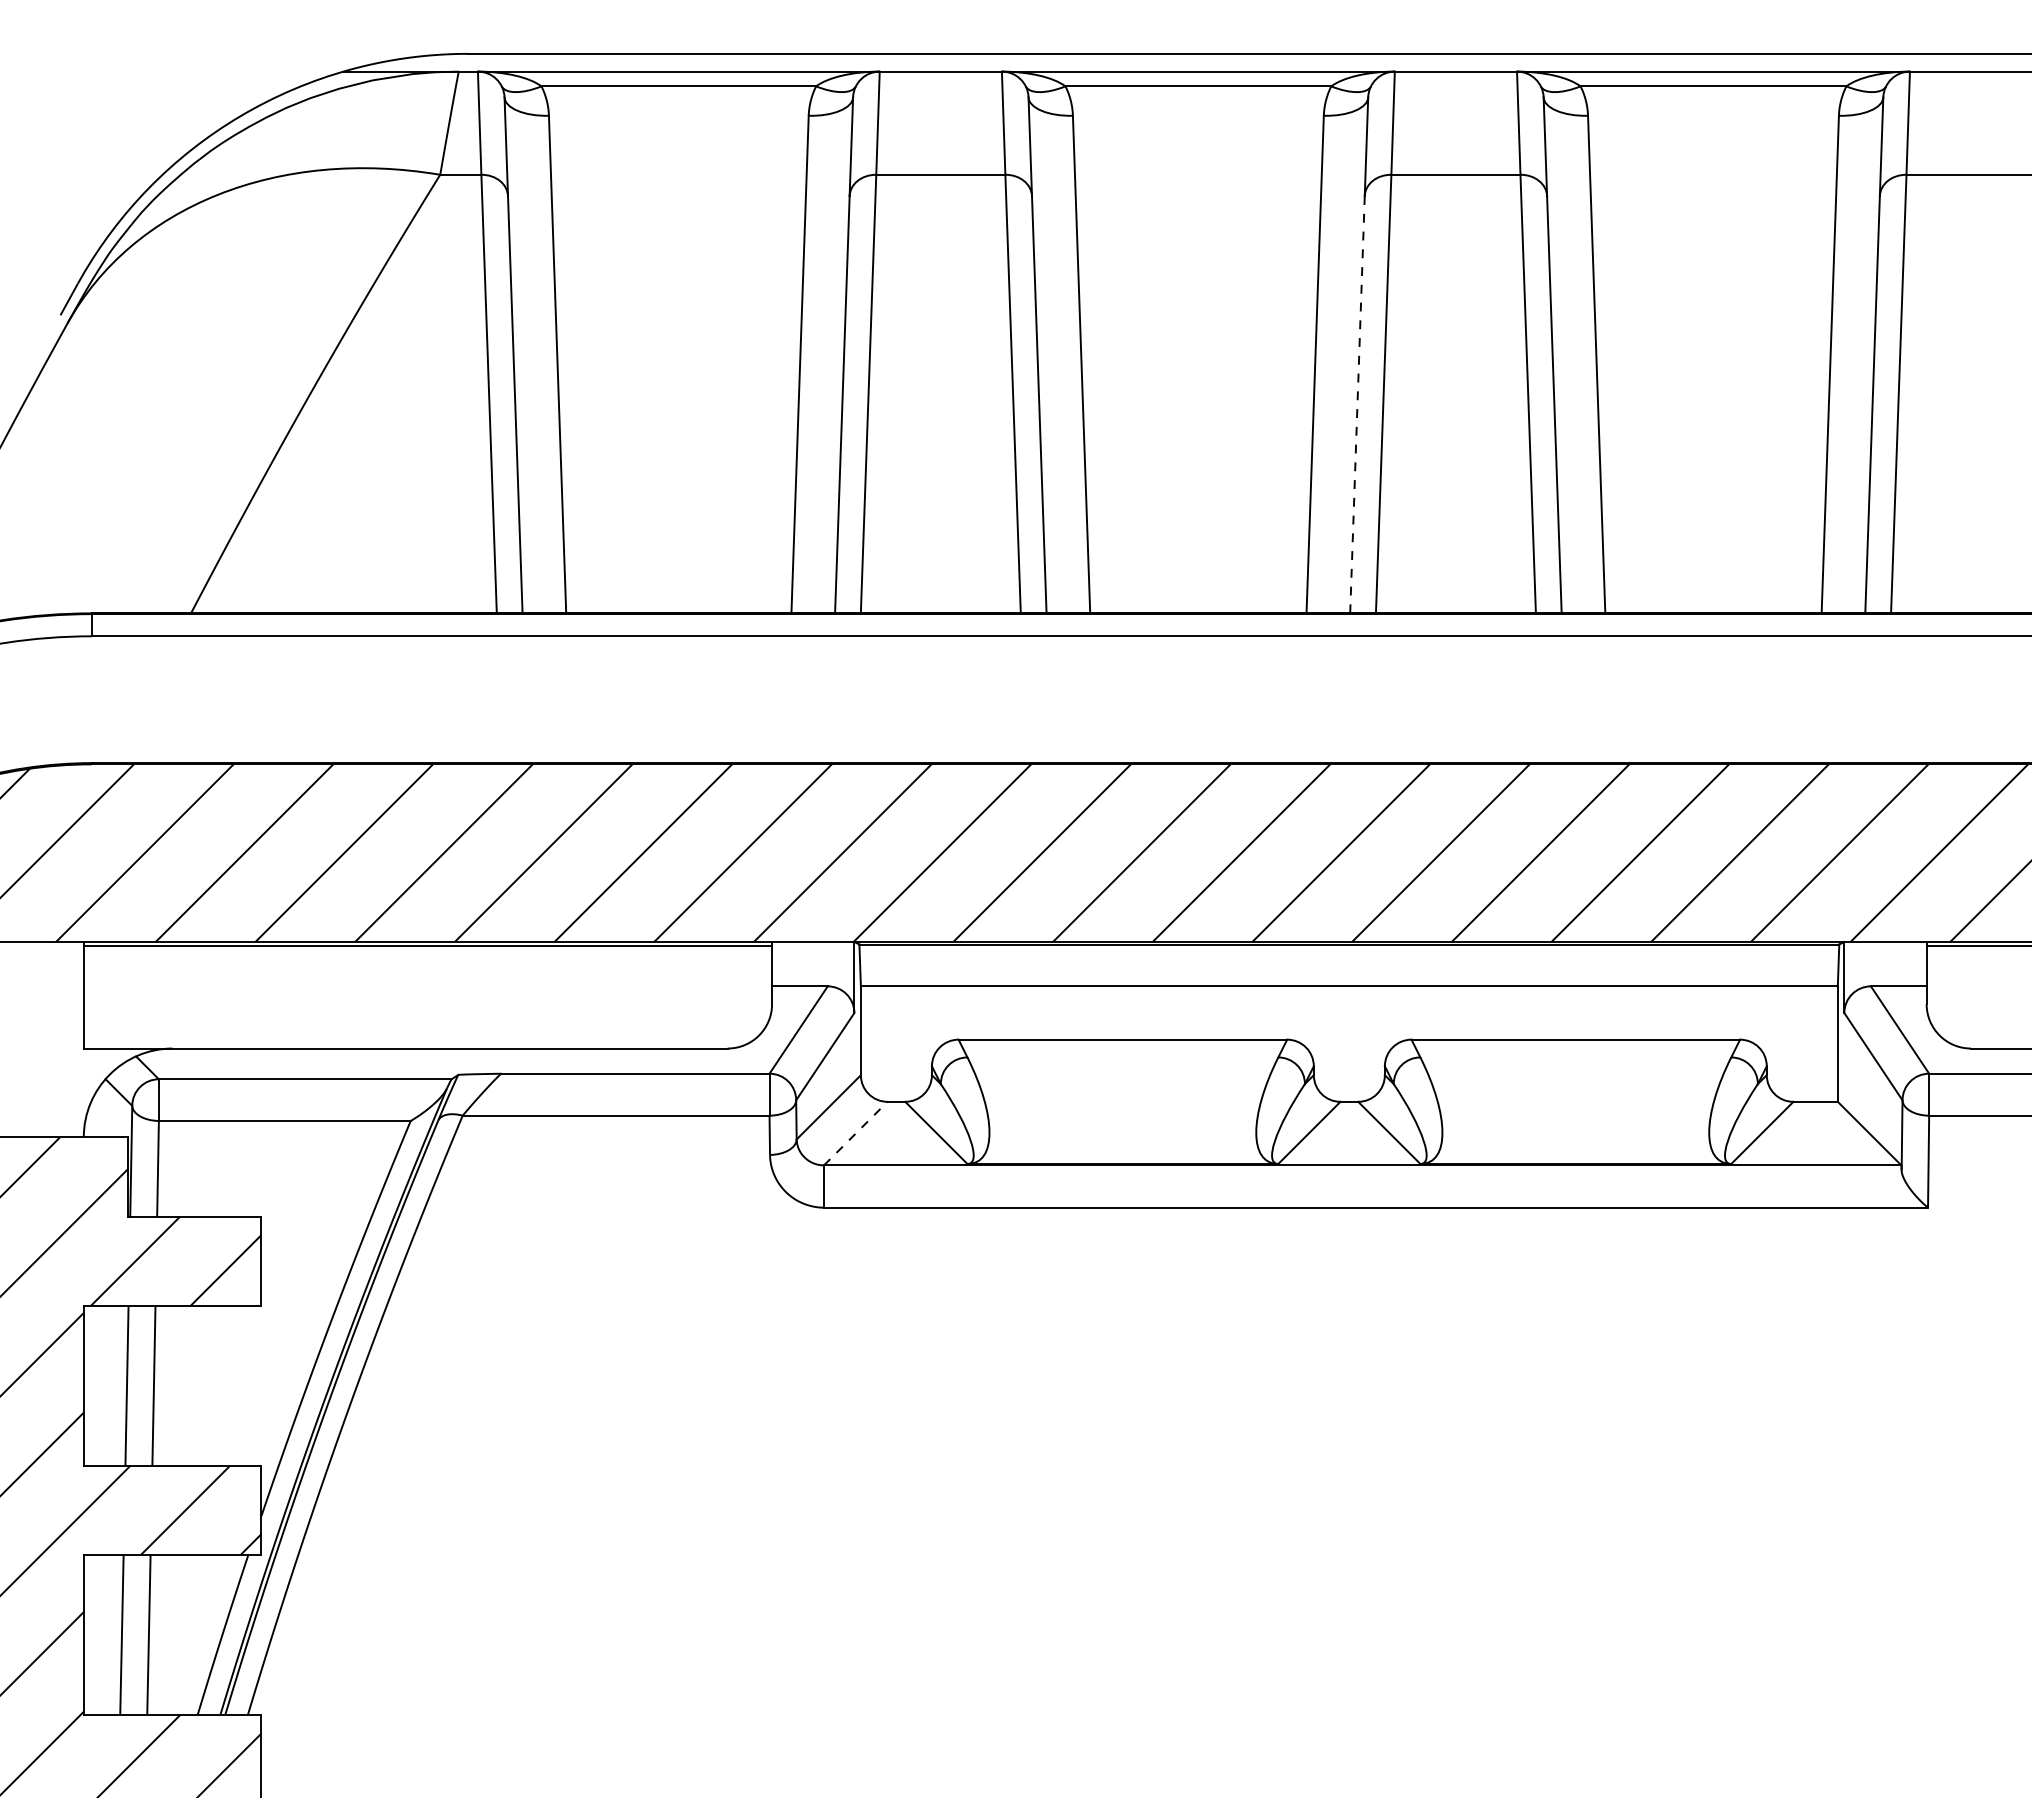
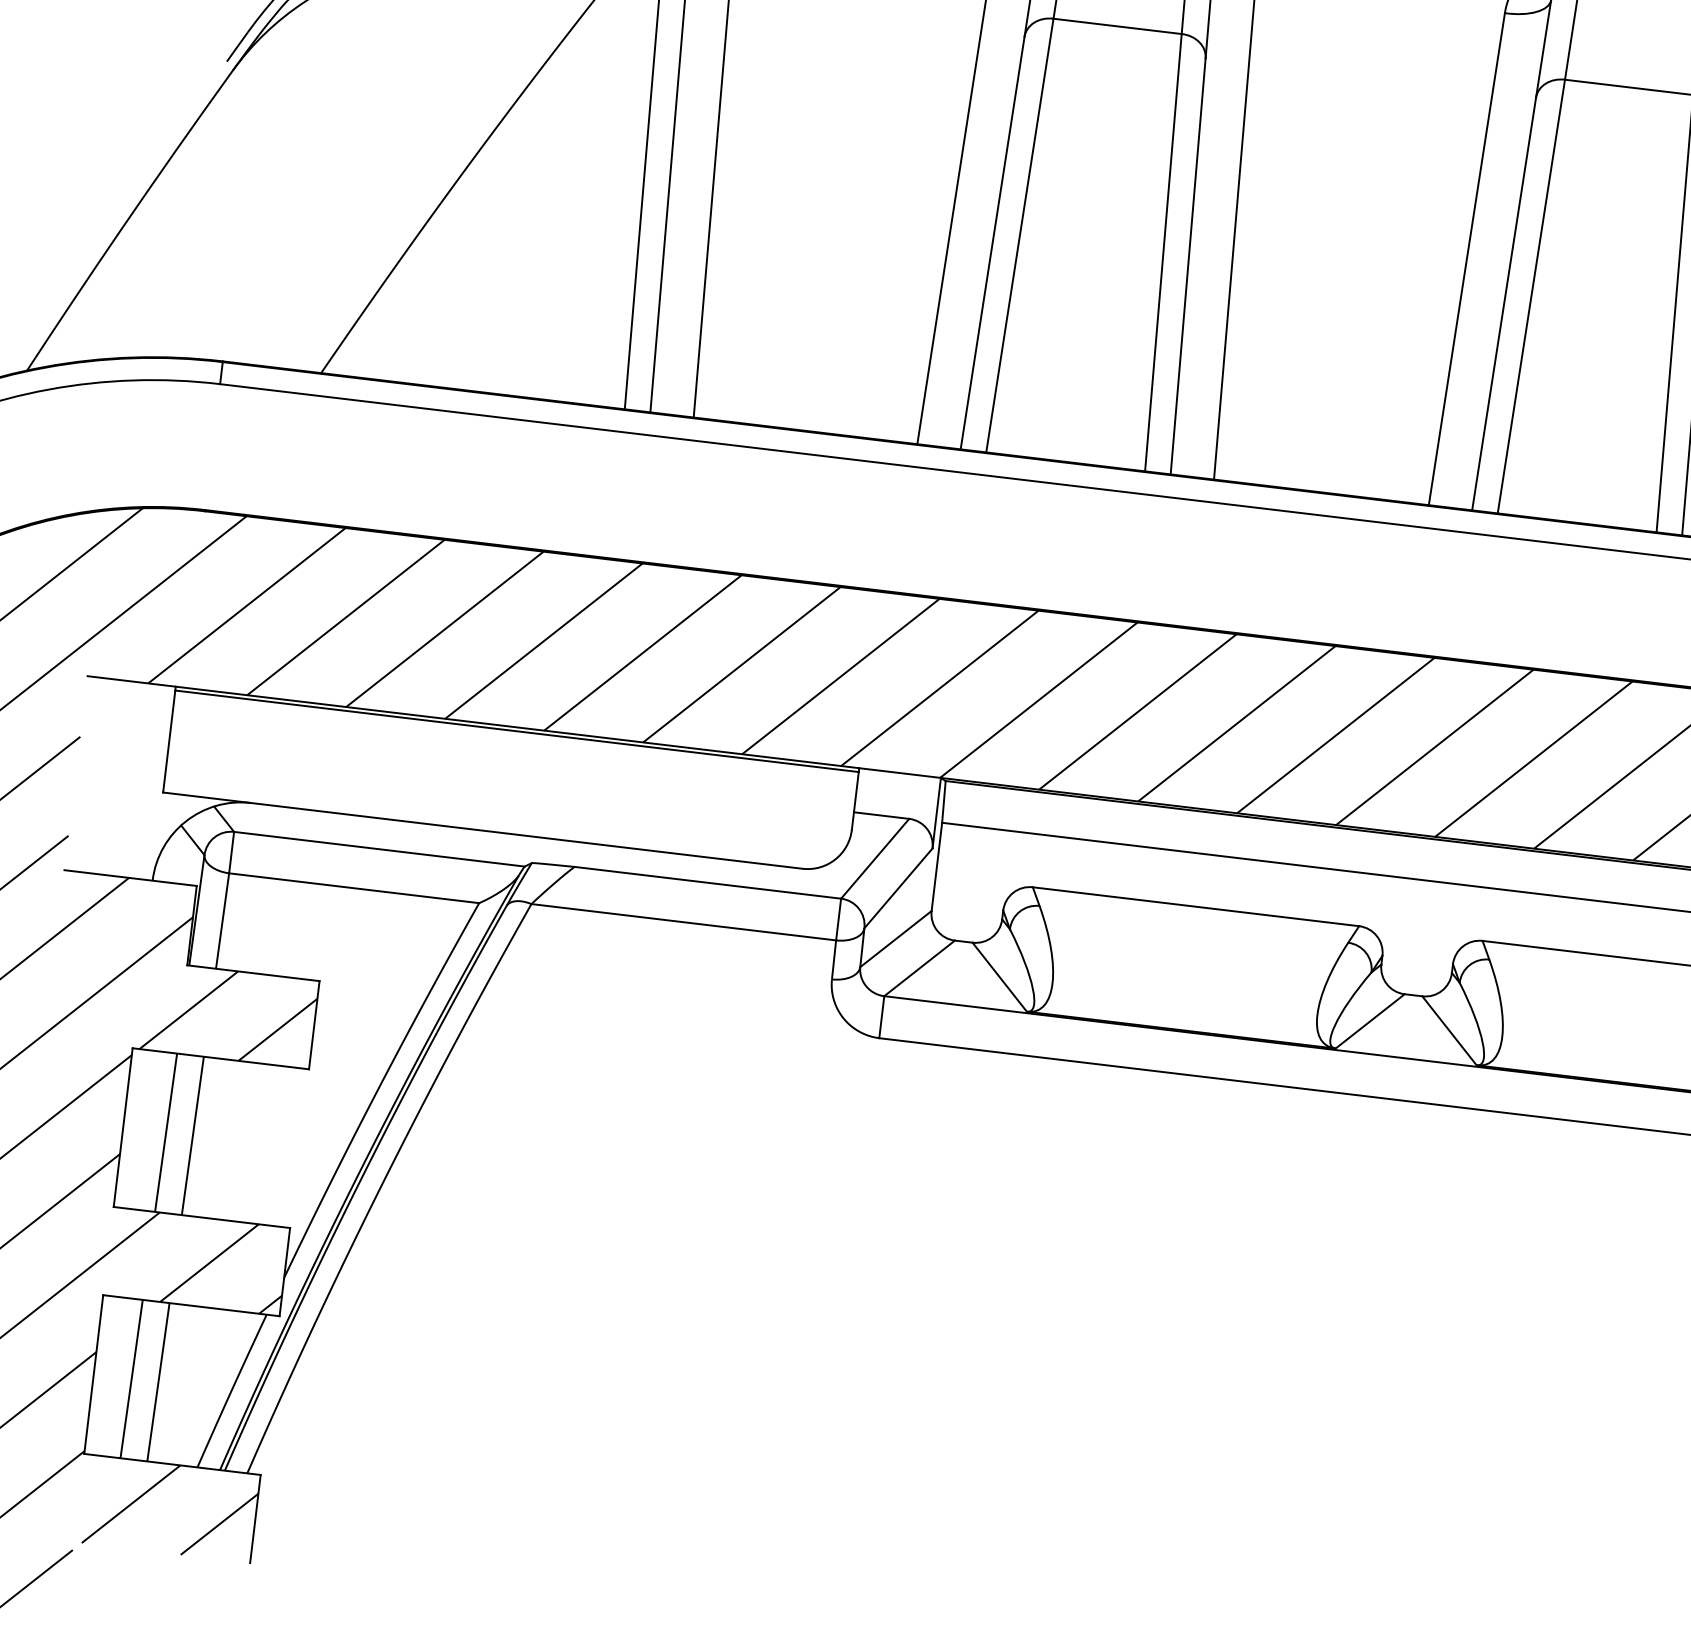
line: (1357, 404) -> (1504, 303), dashed -> solid
line: (855, 1133) -> (919, 968), dashed -> solid

